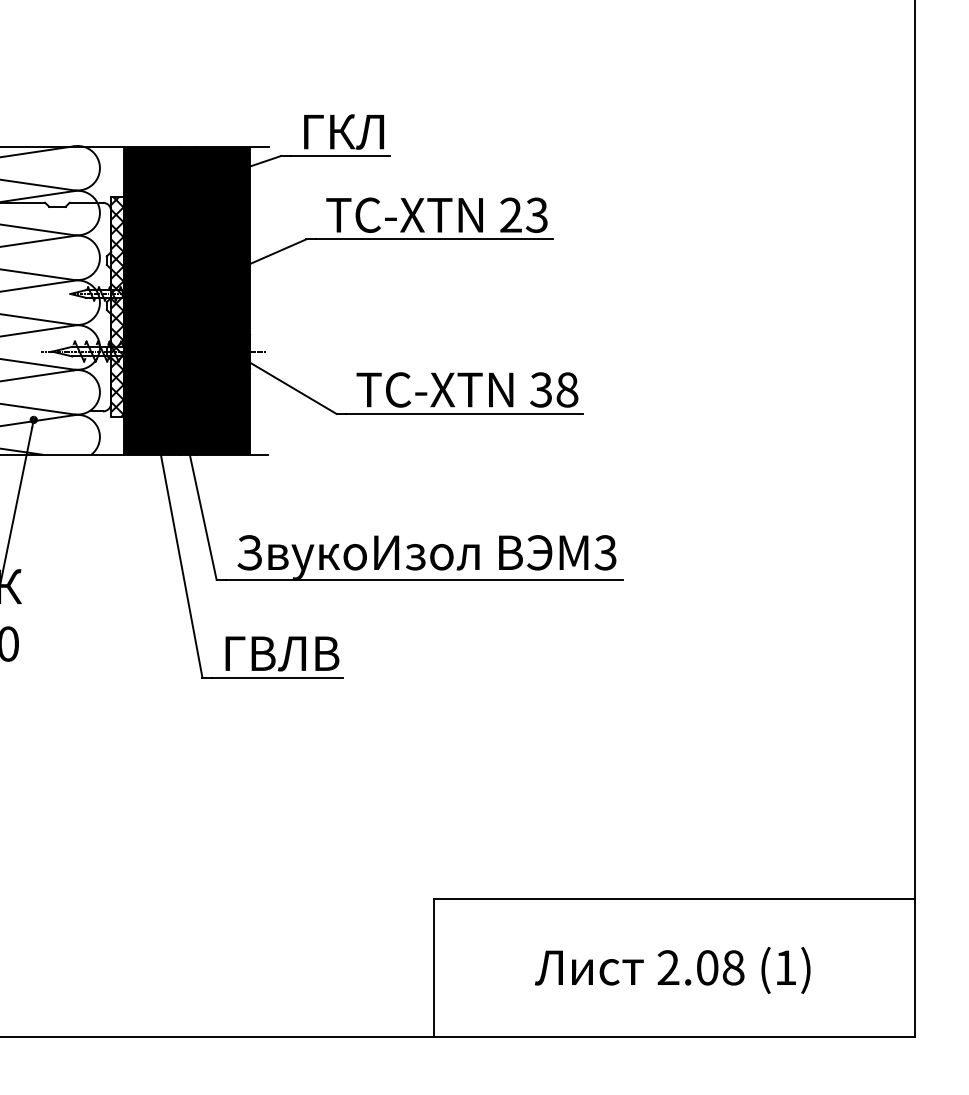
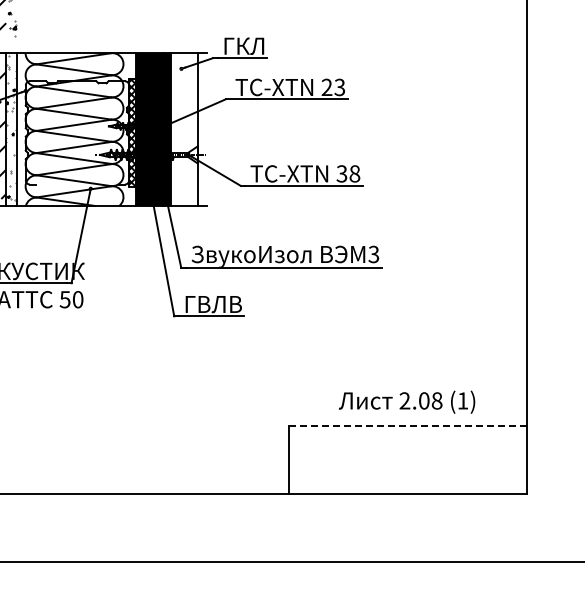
fill: (221, 300) -> (183, 129), removed
line: (675, 898) -> (408, 425), solid -> dashed
text: (671, 968) -> (406, 401), moved

